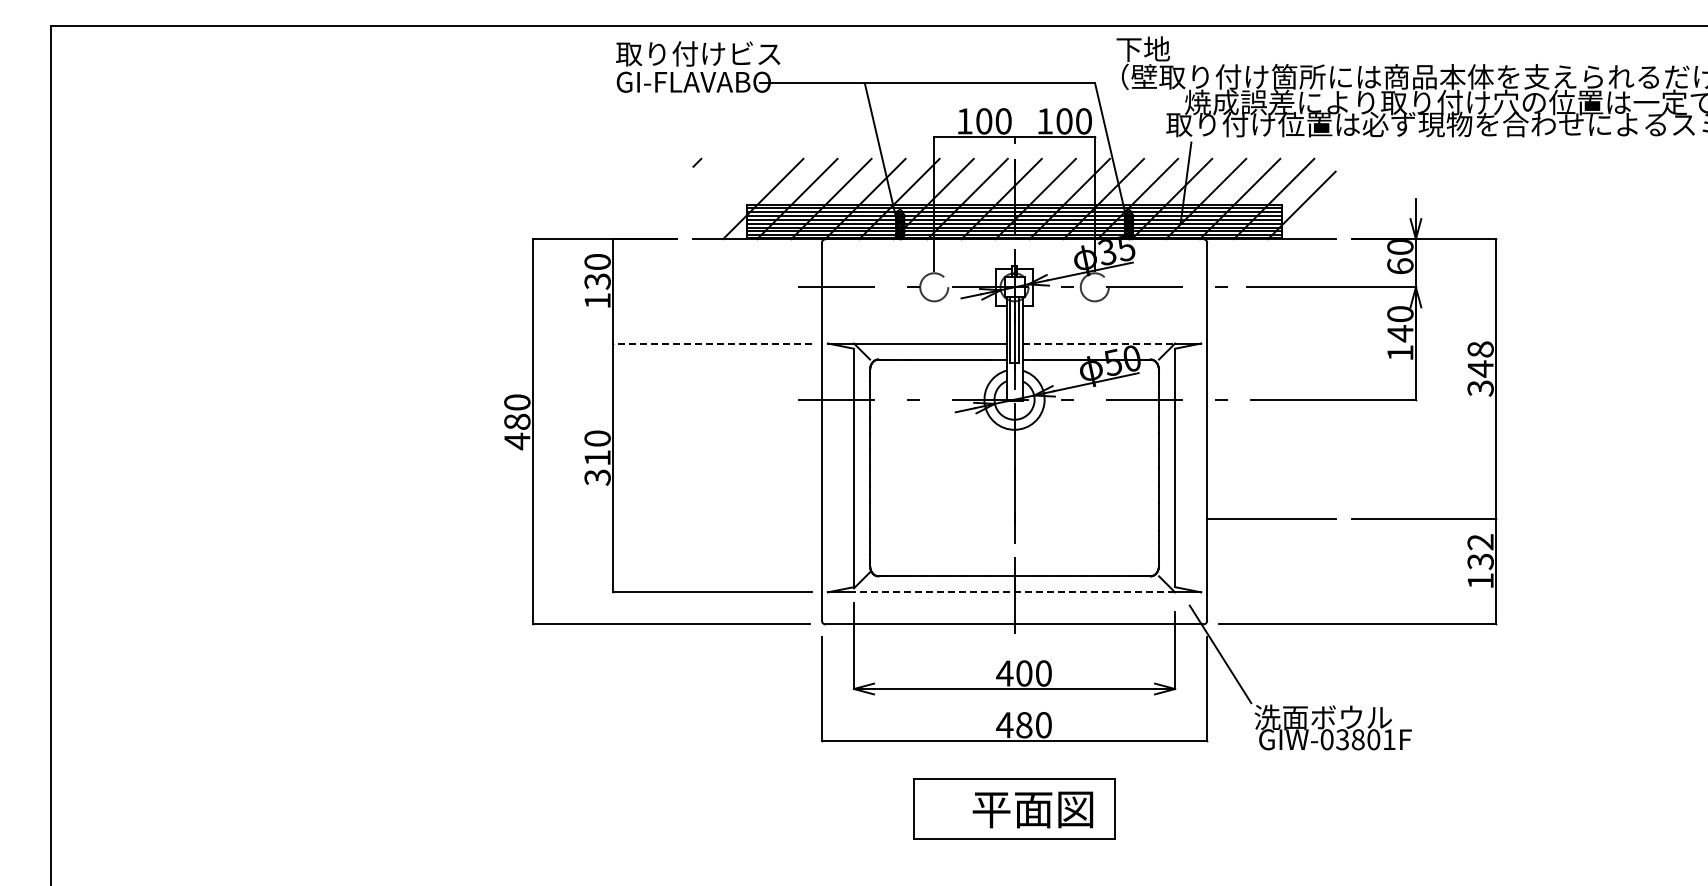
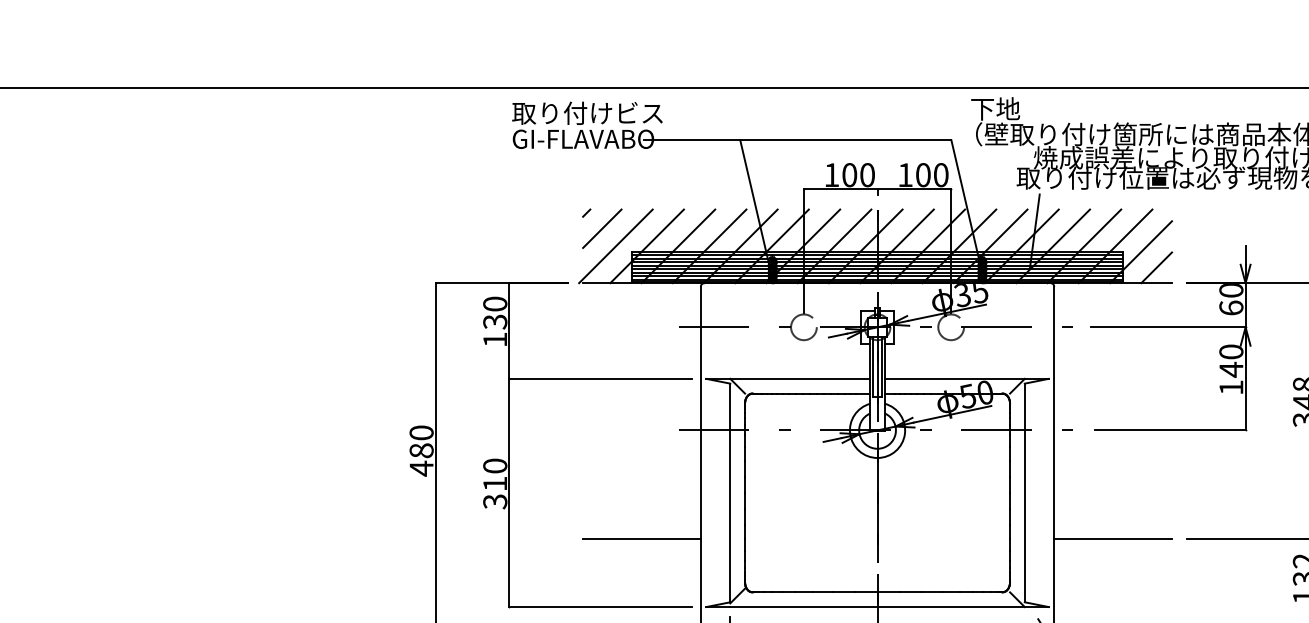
line: (714, 179) -> (602, 228), added
line: (729, 198) -> (616, 245), added
line: (1318, 222) -> (1156, 267), added
line: (711, 343) -> (599, 378), dashed -> solid
line: (1099, 343) -> (955, 378), dashed -> solid
line: (757, 518) -> (641, 539), added
line: (1014, 592) -> (877, 607), dashed -> solid

